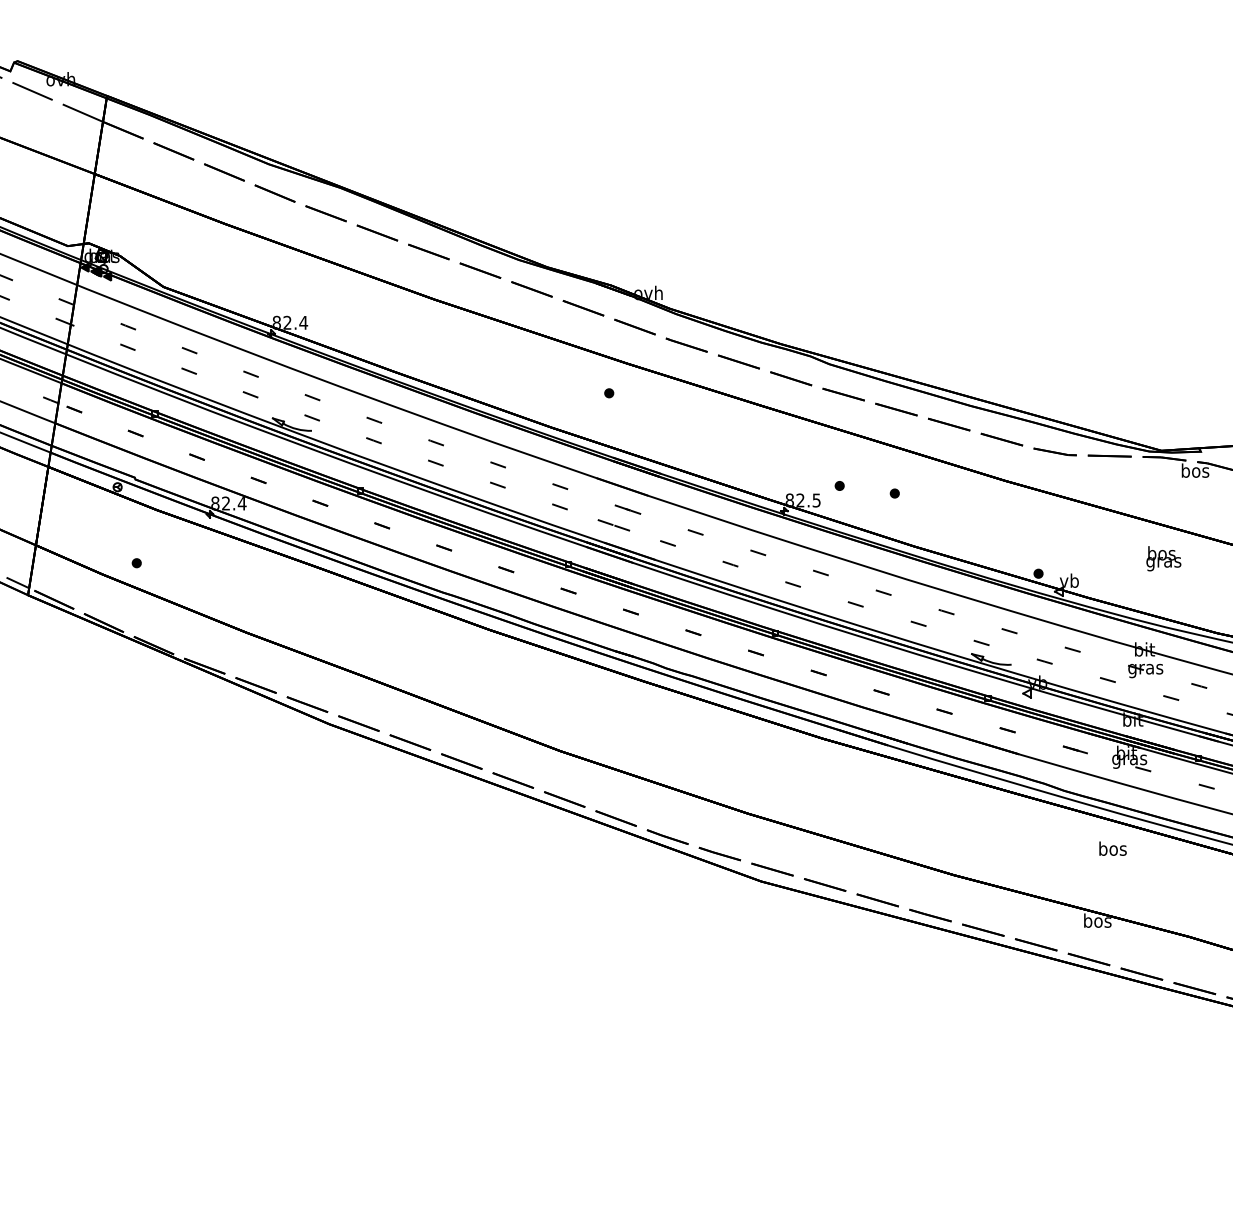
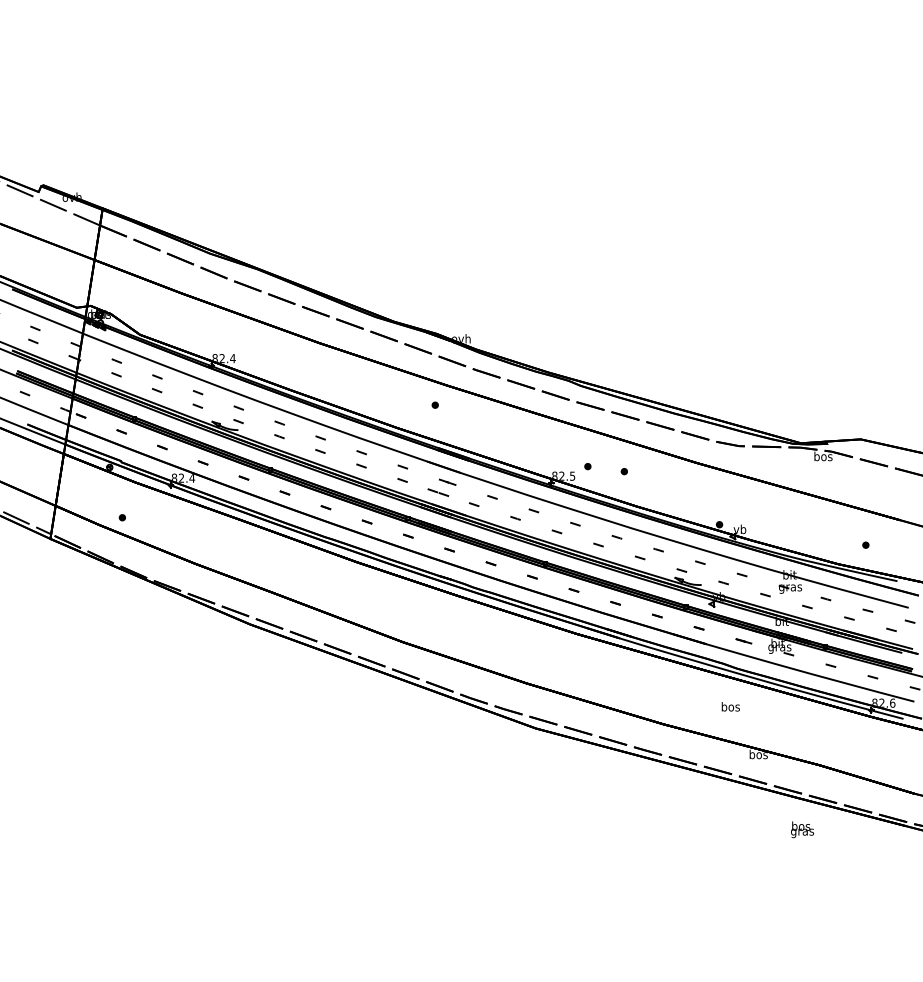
text: (1163, 558) -> (802, 829), moved
text: (1112, 848) -> (730, 706), moved

